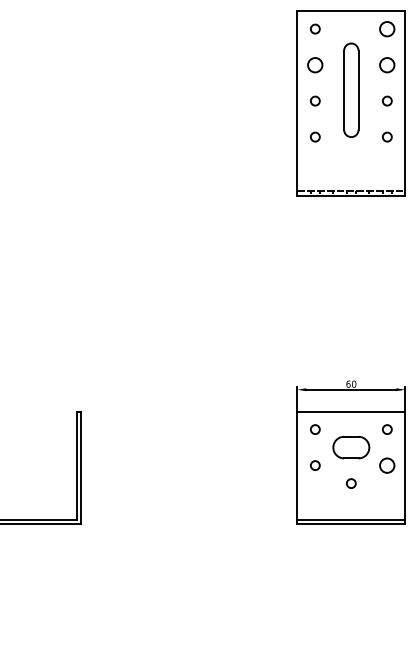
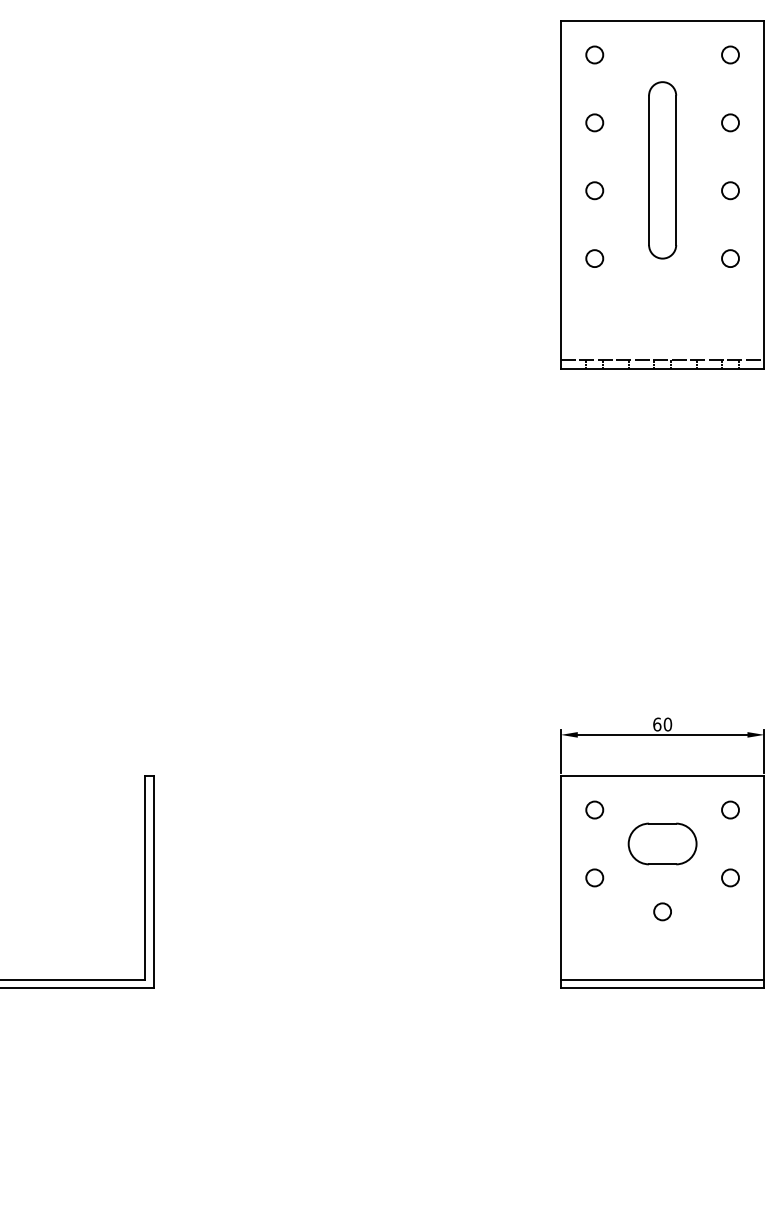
circle: (387, 28) -> (730, 53), size x0.62
circle: (315, 64) -> (595, 121), size x0.62
circle: (387, 64) -> (730, 121), size x0.62
circle: (387, 465) -> (730, 877), size x0.62

